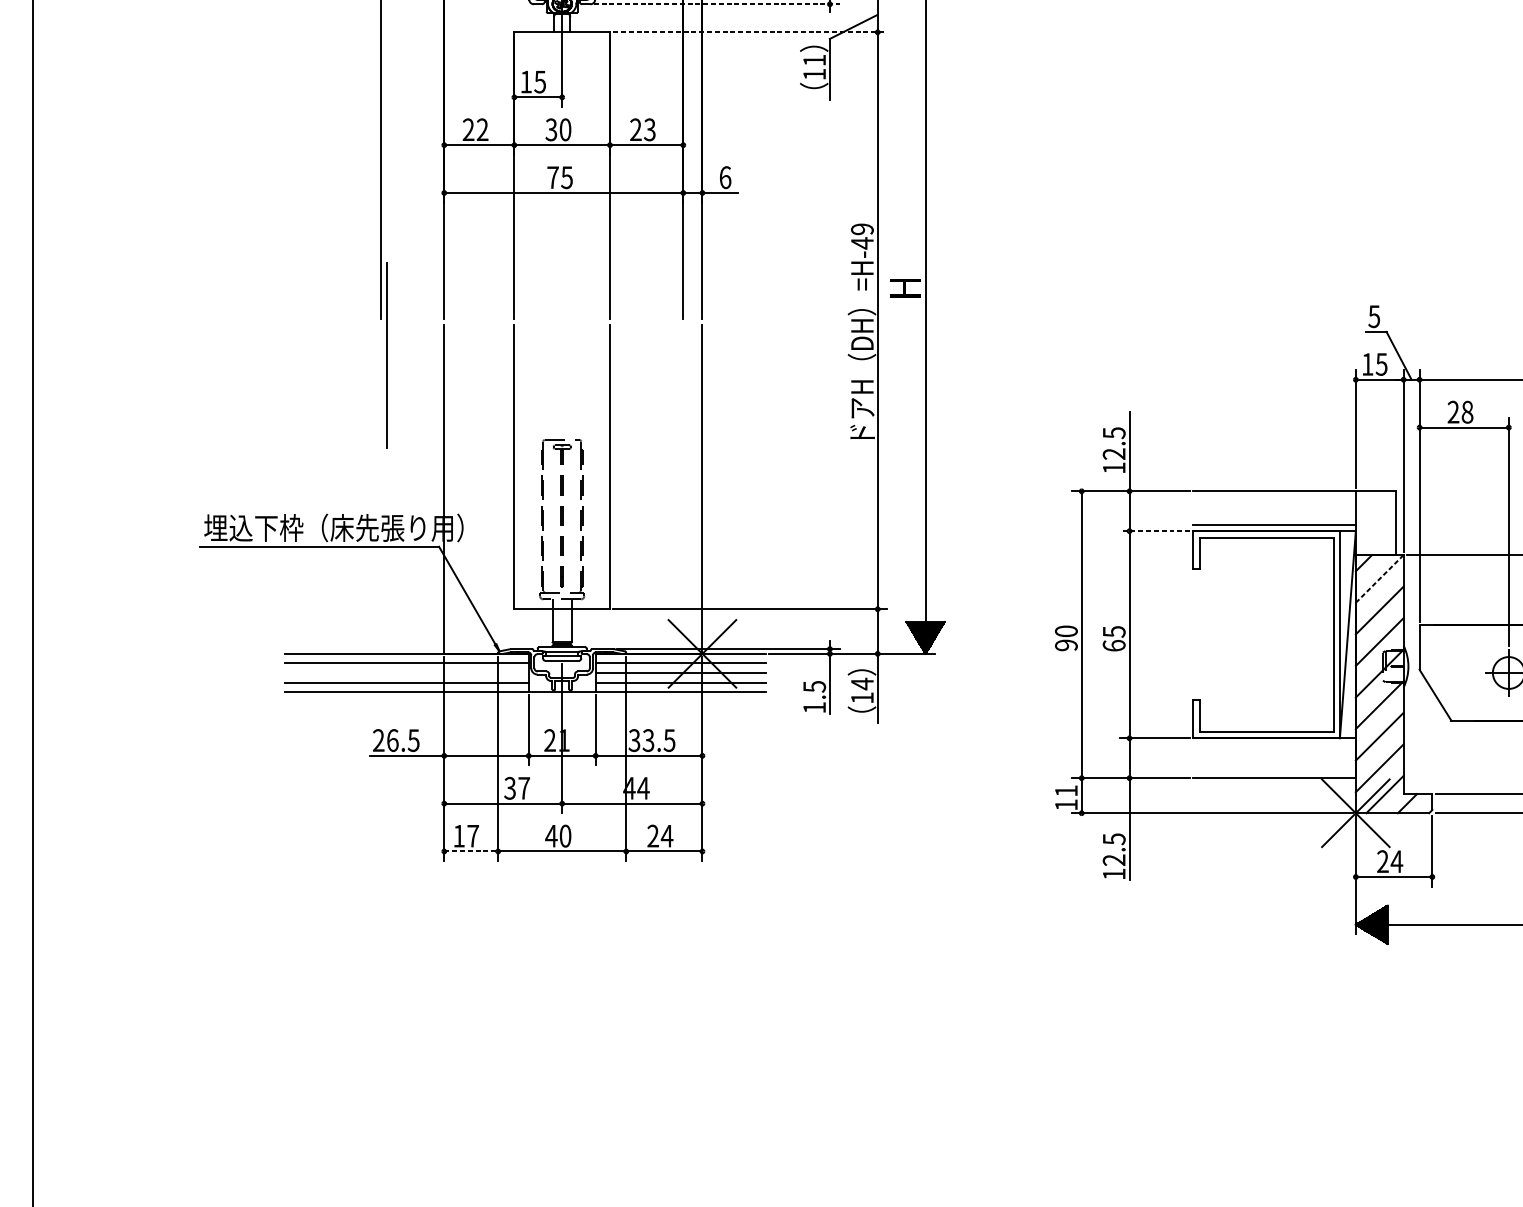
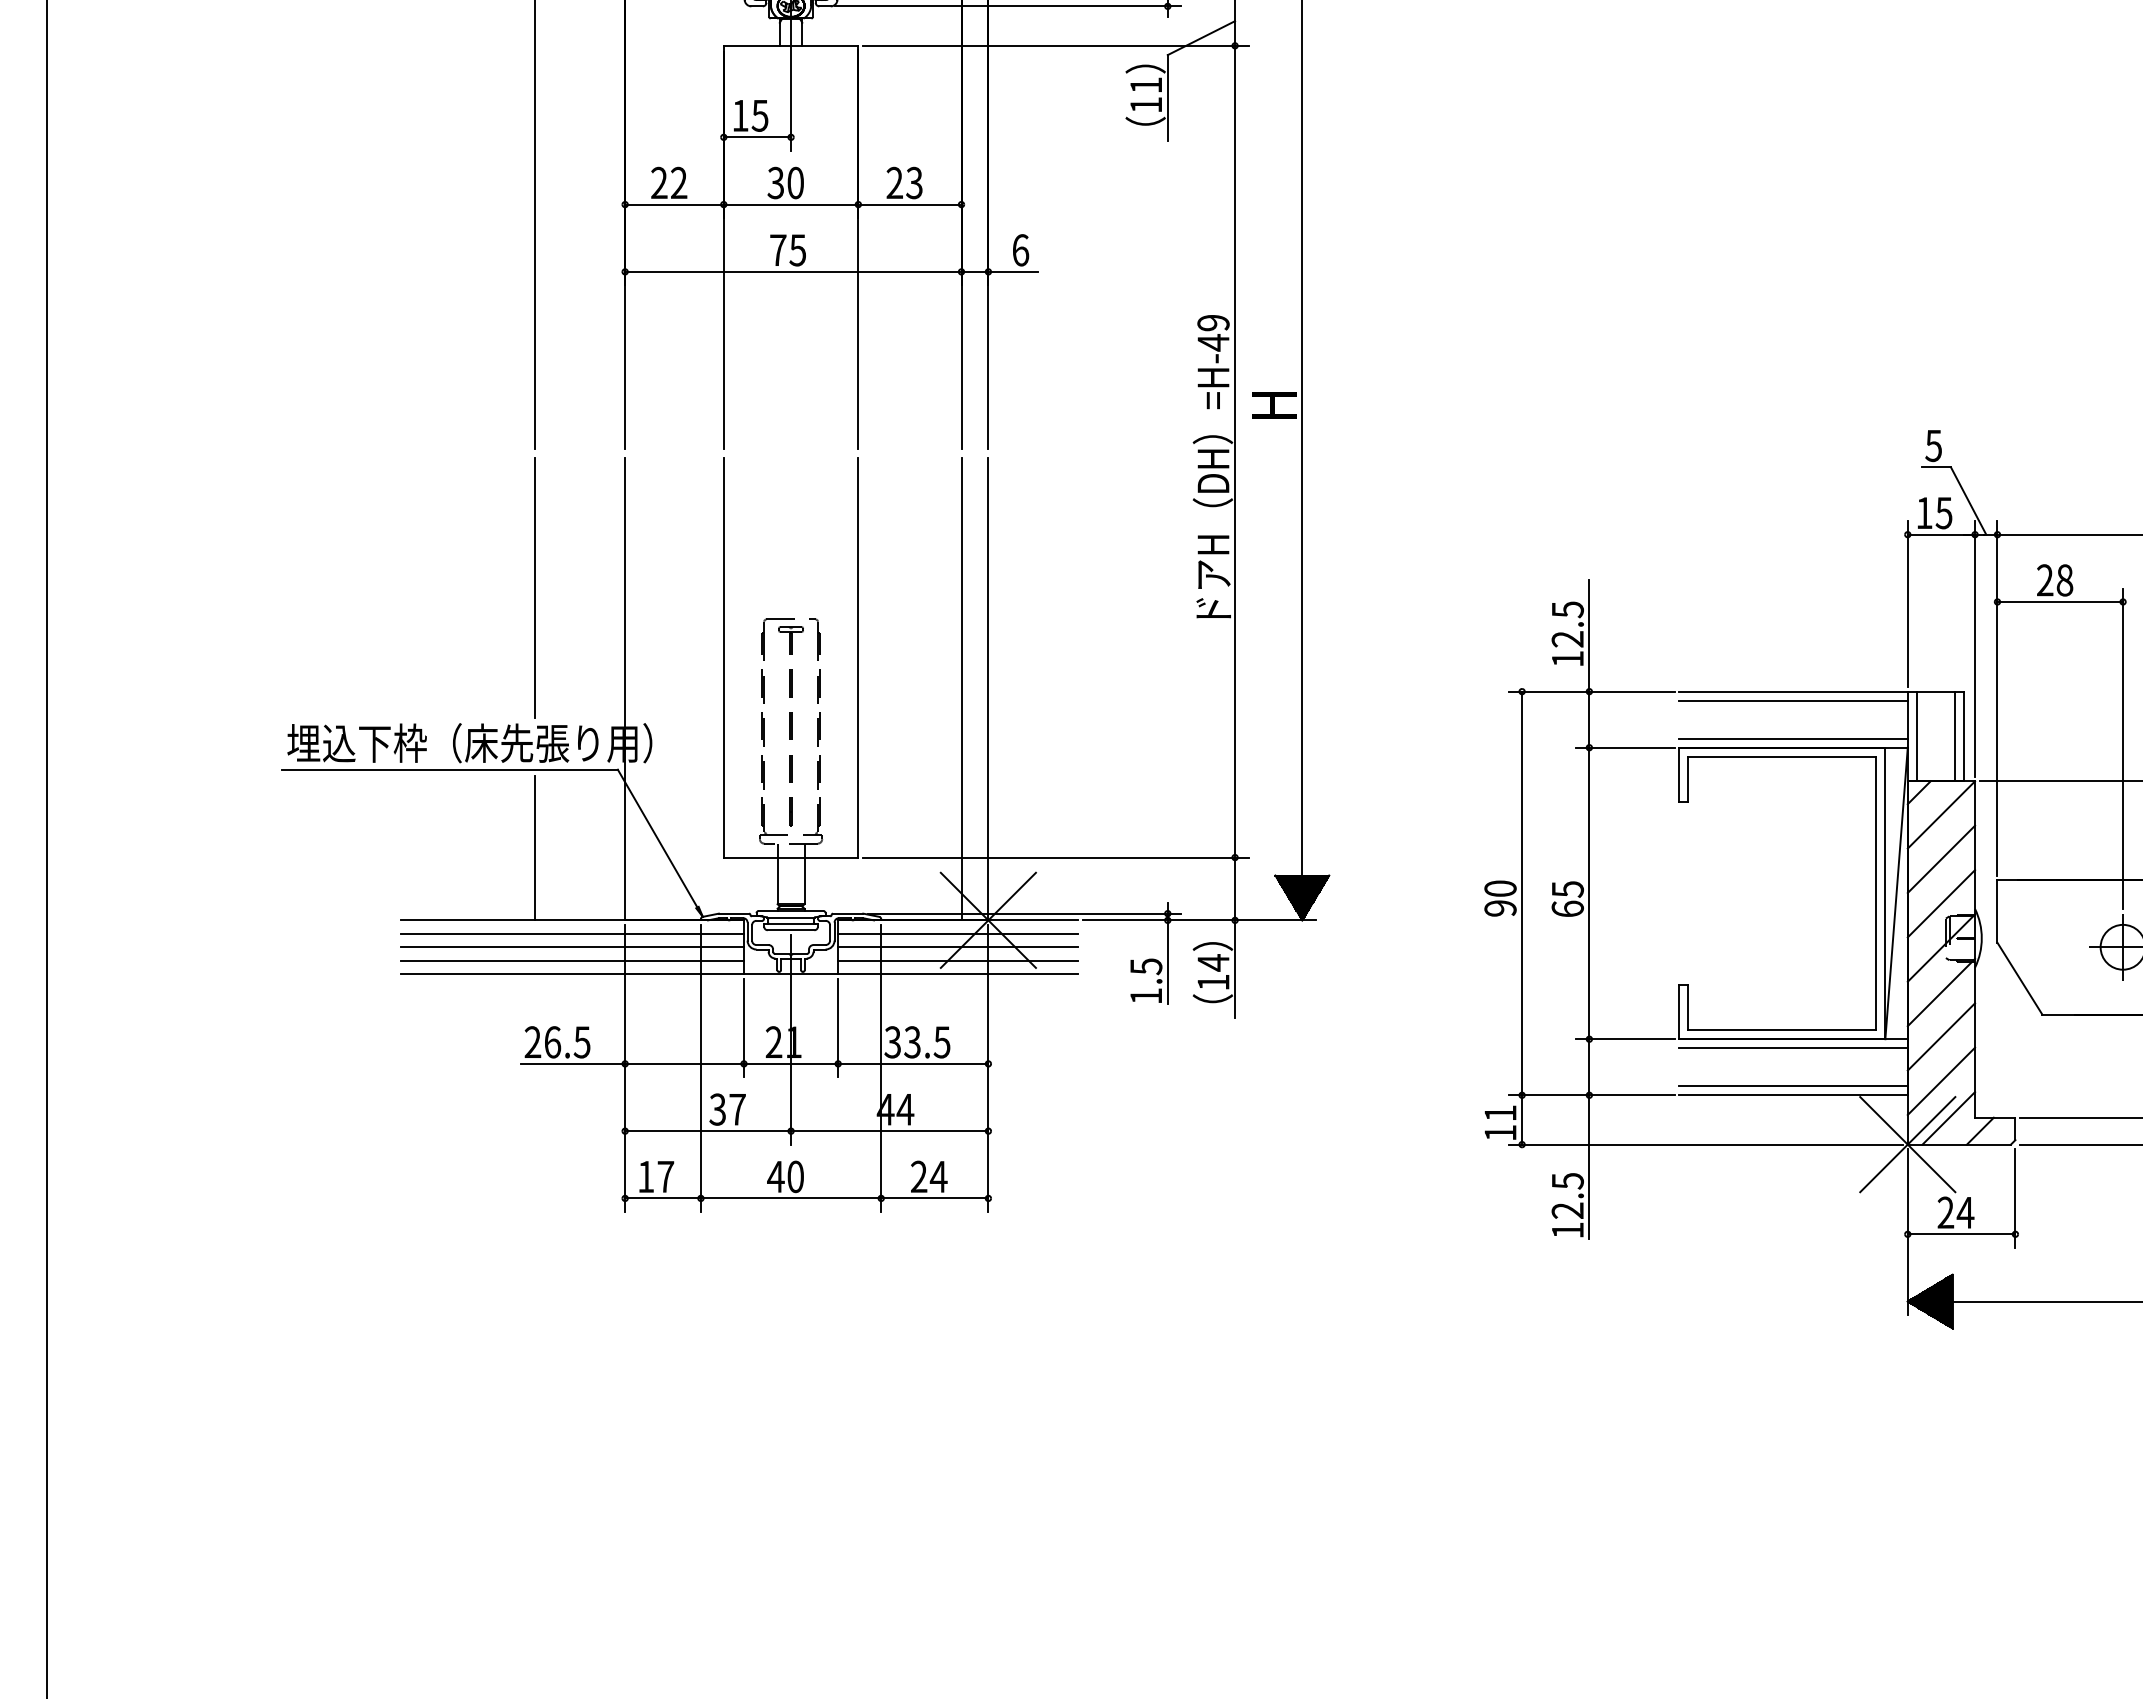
line: (716, 4) -> (1008, 6), dashed -> solid
line: (750, 32) -> (1055, 45), dashed -> solid
line: (386, 355) -> (534, 587), moved
line: (683, 489) -> (961, 689), added
line: (1274, 497) -> (1793, 700), added
line: (1362, 523) -> (1916, 736), added
line: (1389, 523) -> (1954, 736), added
line: (1154, 531) -> (1624, 747), dashed -> solid
line: (1379, 578) -> (1941, 814), dashed -> solid
line: (380, 602) -> (535, 848), added
line: (406, 673) -> (571, 947), added
line: (1274, 744) -> (1793, 1048), added
line: (1274, 771) -> (1793, 1086), added
line: (471, 851) -> (663, 1198), dashed -> solid

